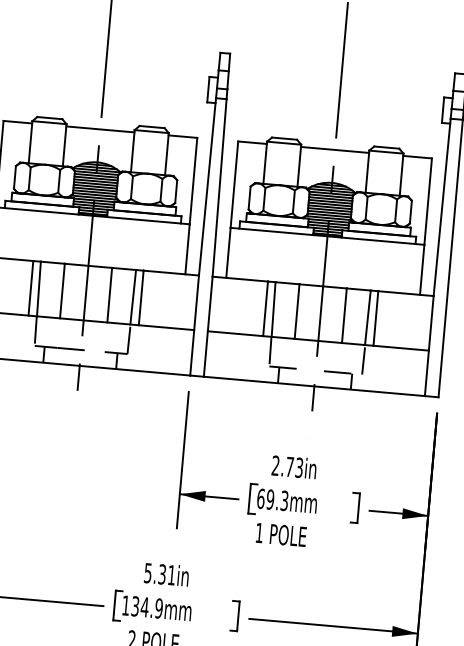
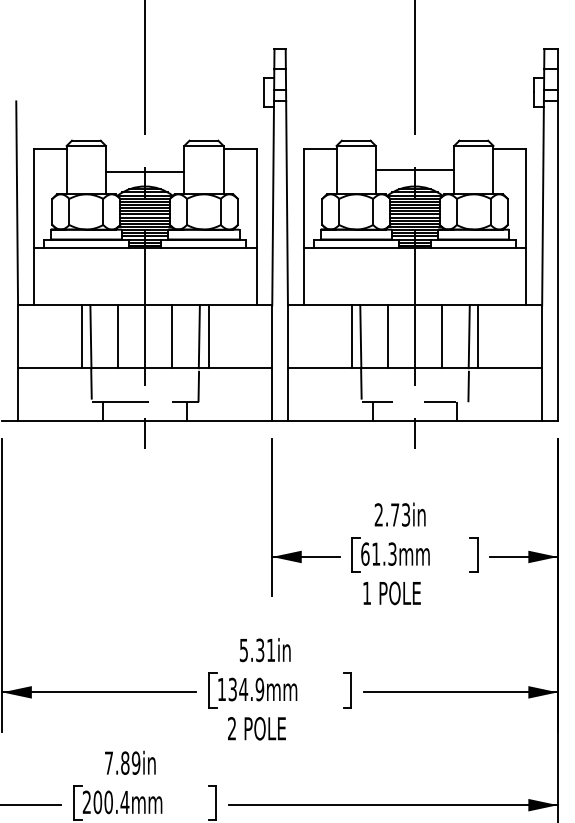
line: (99, 129) -> (144, 171), moved
line: (334, 149) -> (414, 169), moved
text: (270, 499) -> (376, 553), 69.3mm -> 61.3mm

